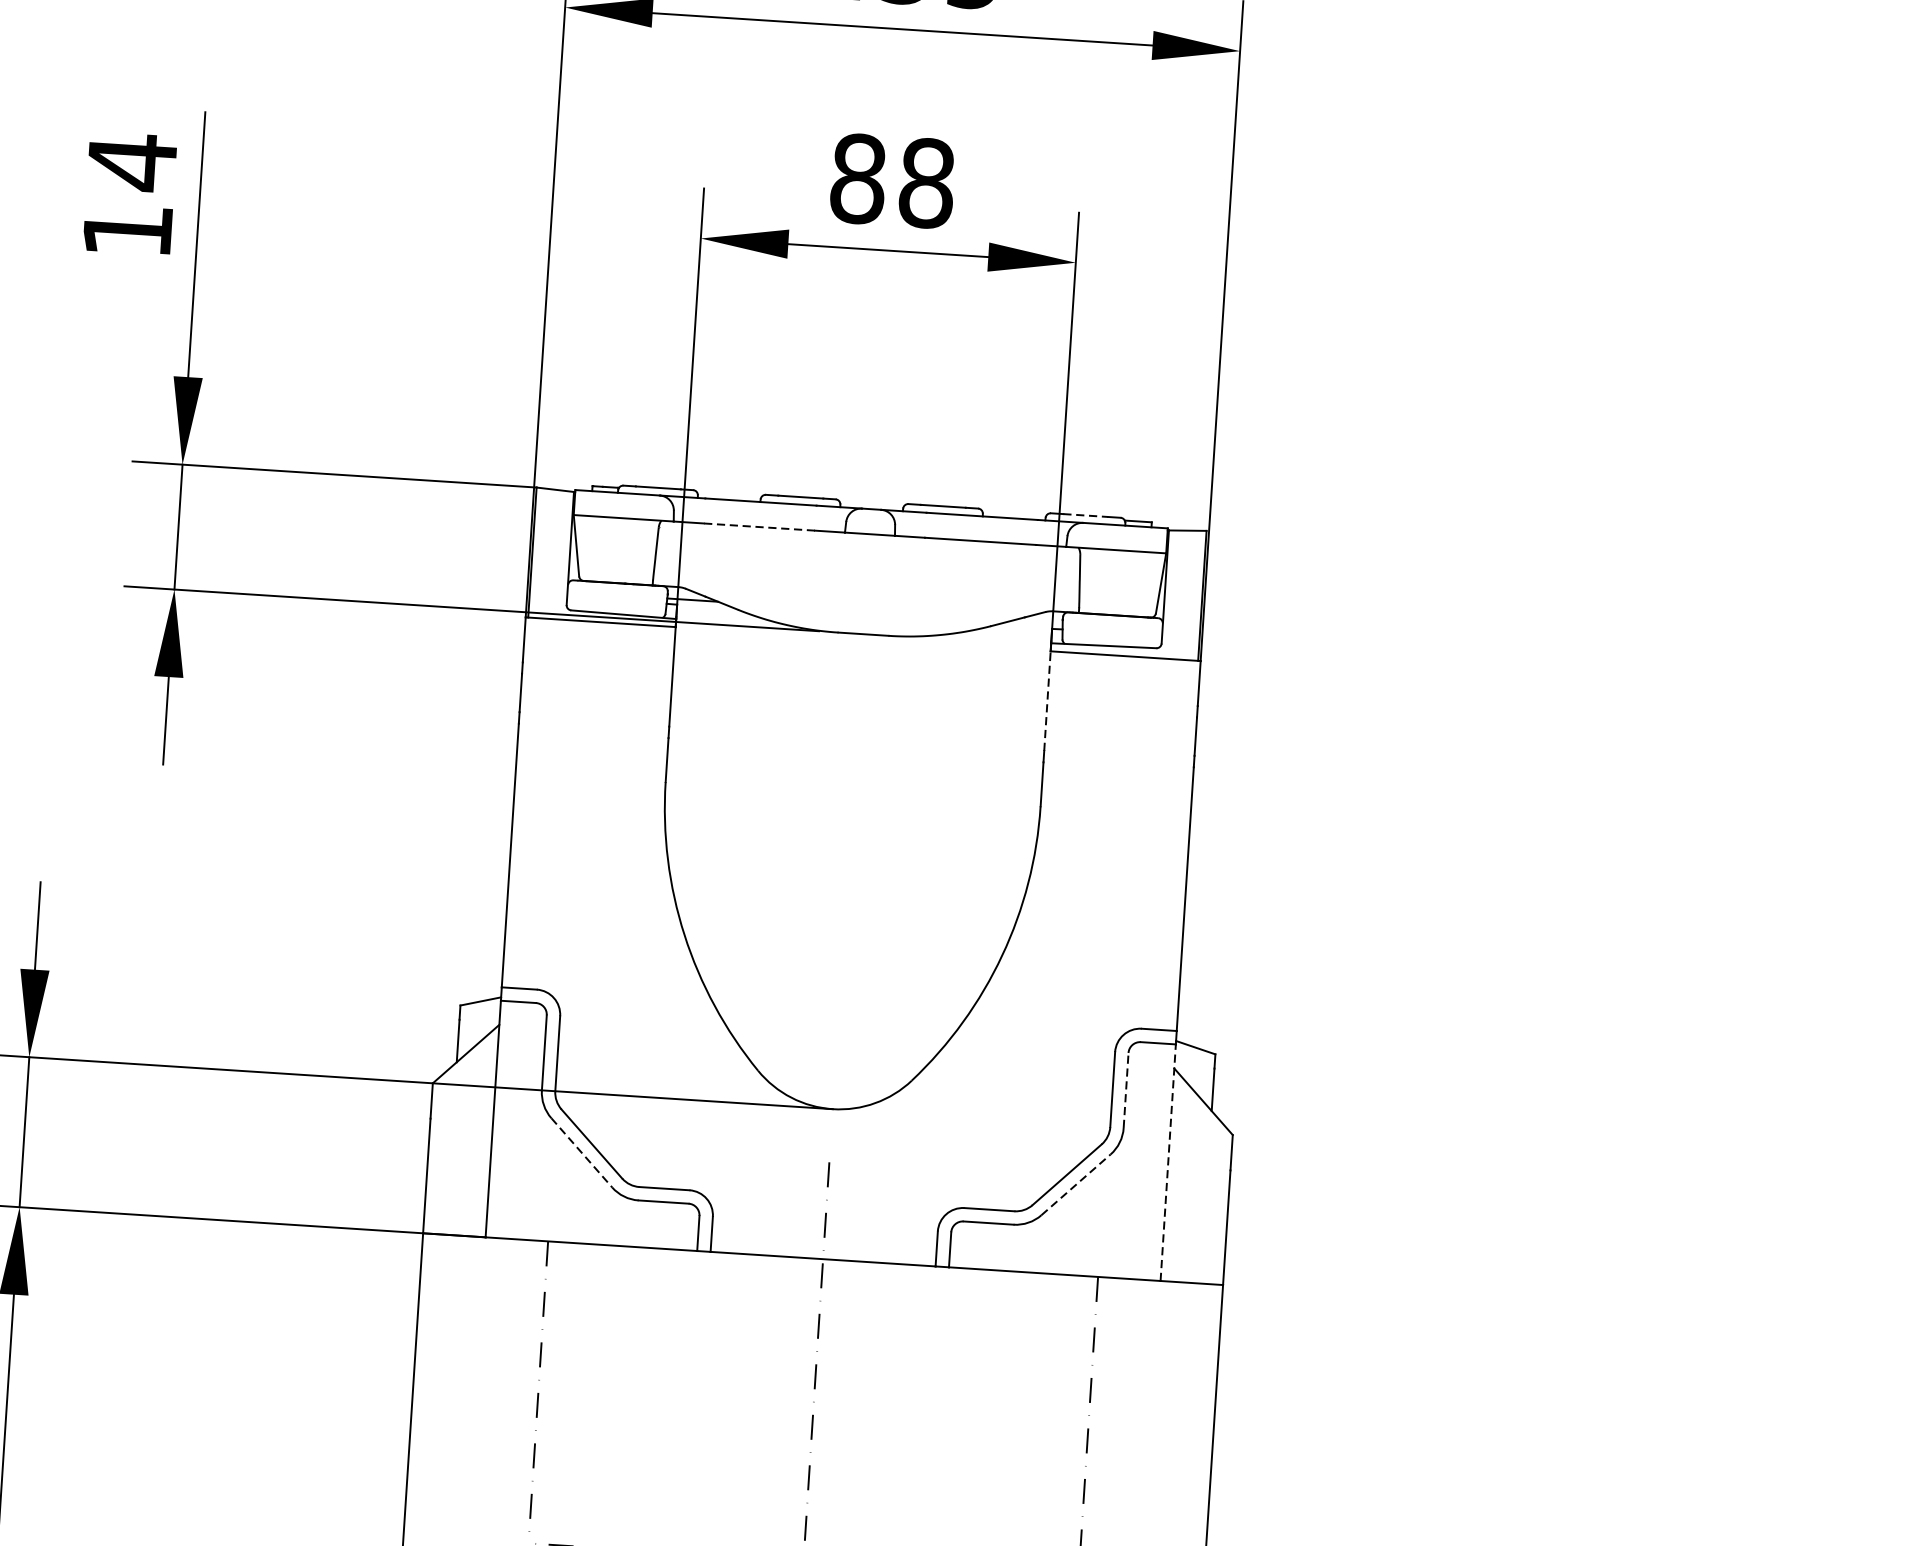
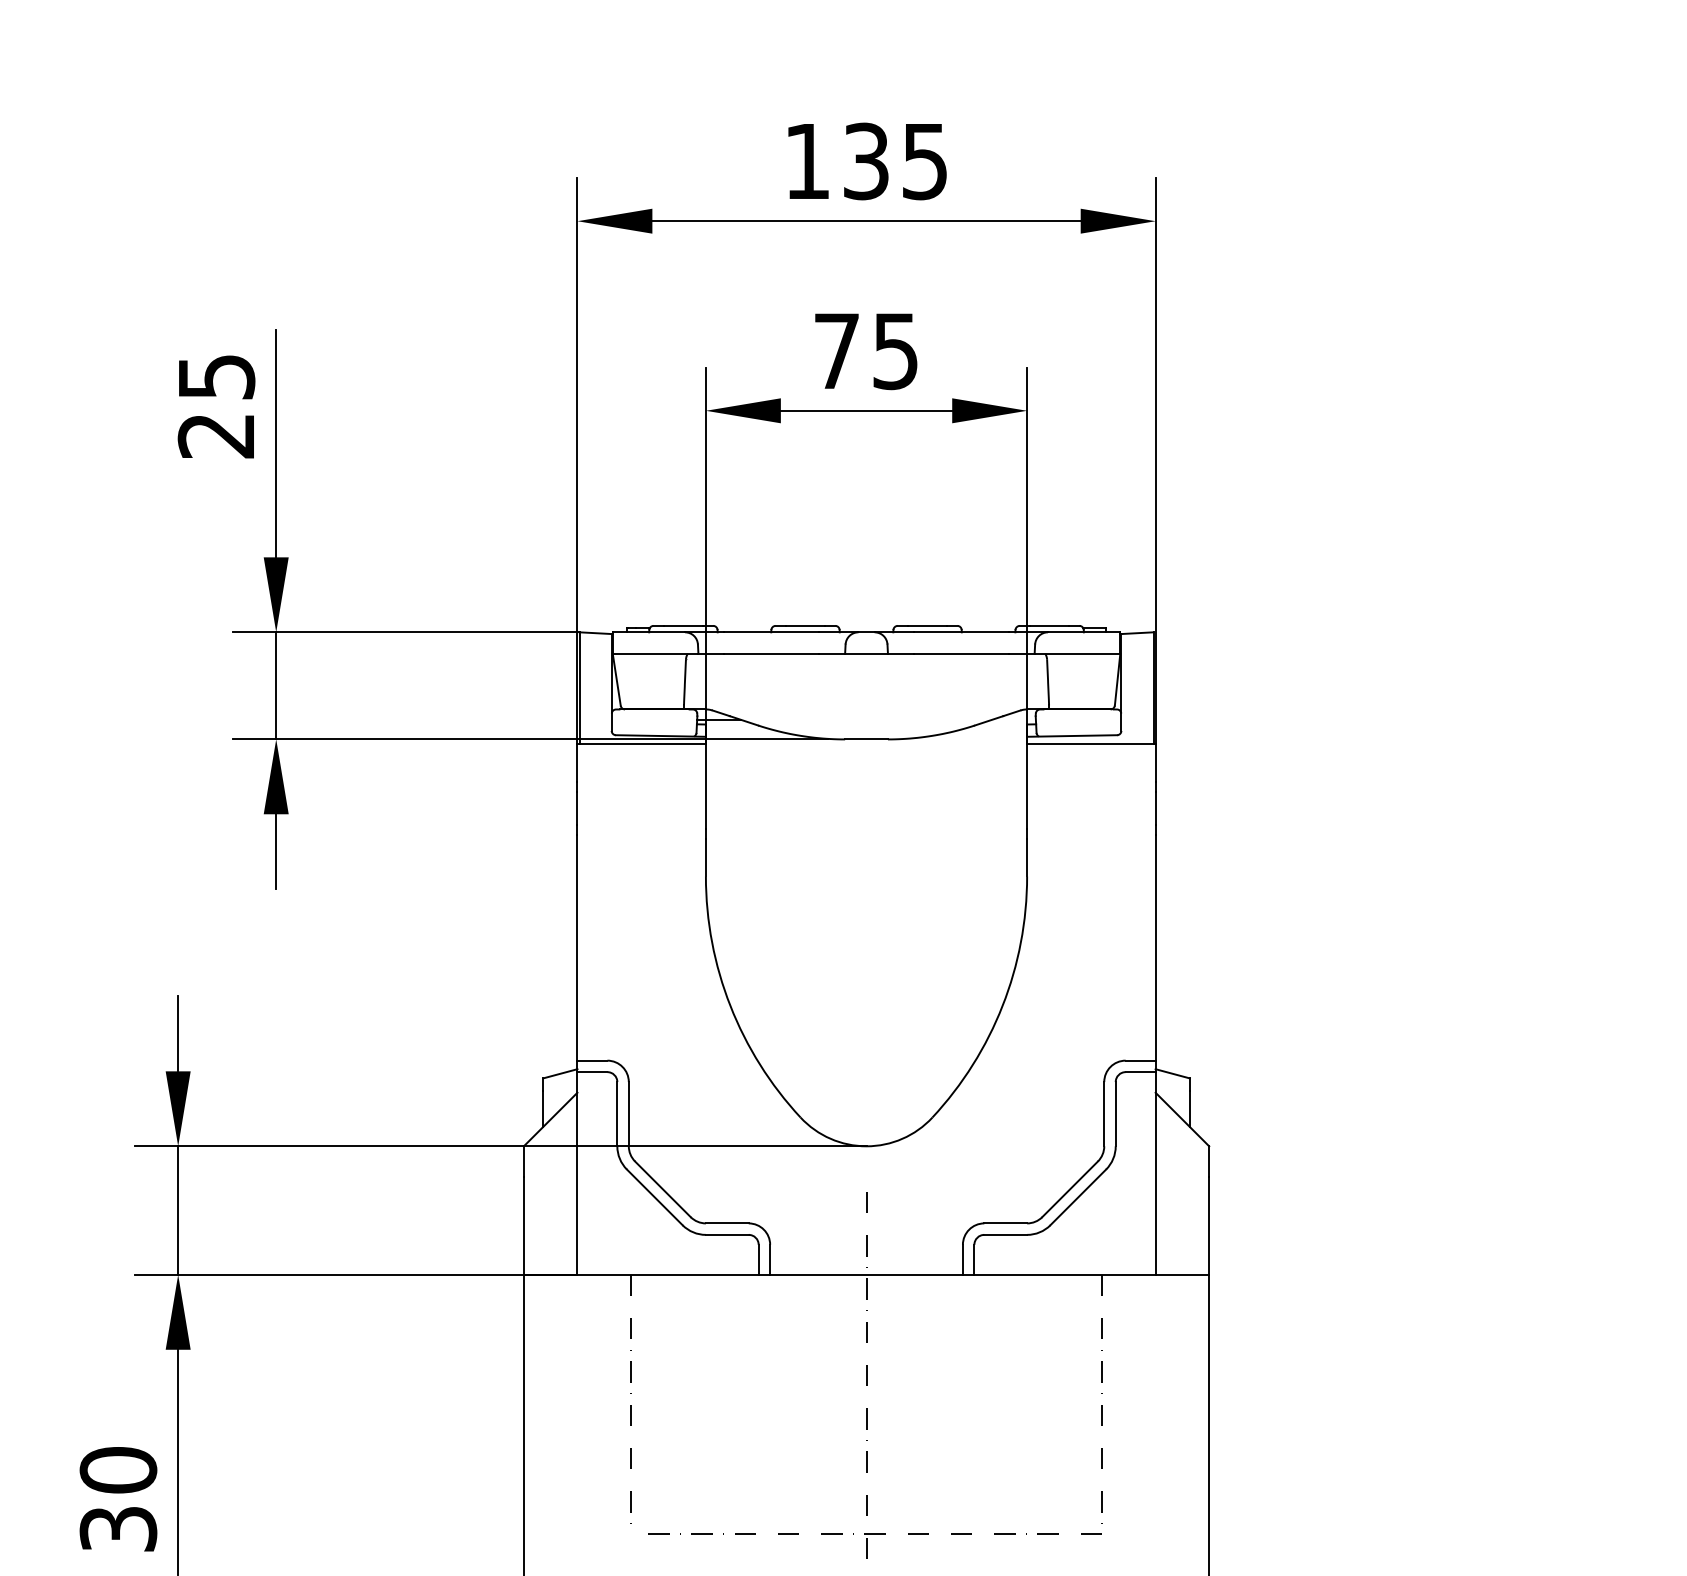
text: (892, 181) -> (866, 351), 88 -> 75
text: (129, 195) -> (216, 405), 14 -> 25
line: (1086, 515) -> (1050, 625), dashed -> solid
line: (759, 526) -> (771, 653), dashed -> solid
line: (1047, 701) -> (1027, 786), dashed -> solid
line: (1125, 1089) -> (1115, 1113), dashed -> solid
line: (582, 1152) -> (655, 1197), dashed -> solid
line: (1168, 1161) -> (1155, 1172), dashed -> solid
line: (1076, 1184) -> (1078, 1197), dashed -> solid

